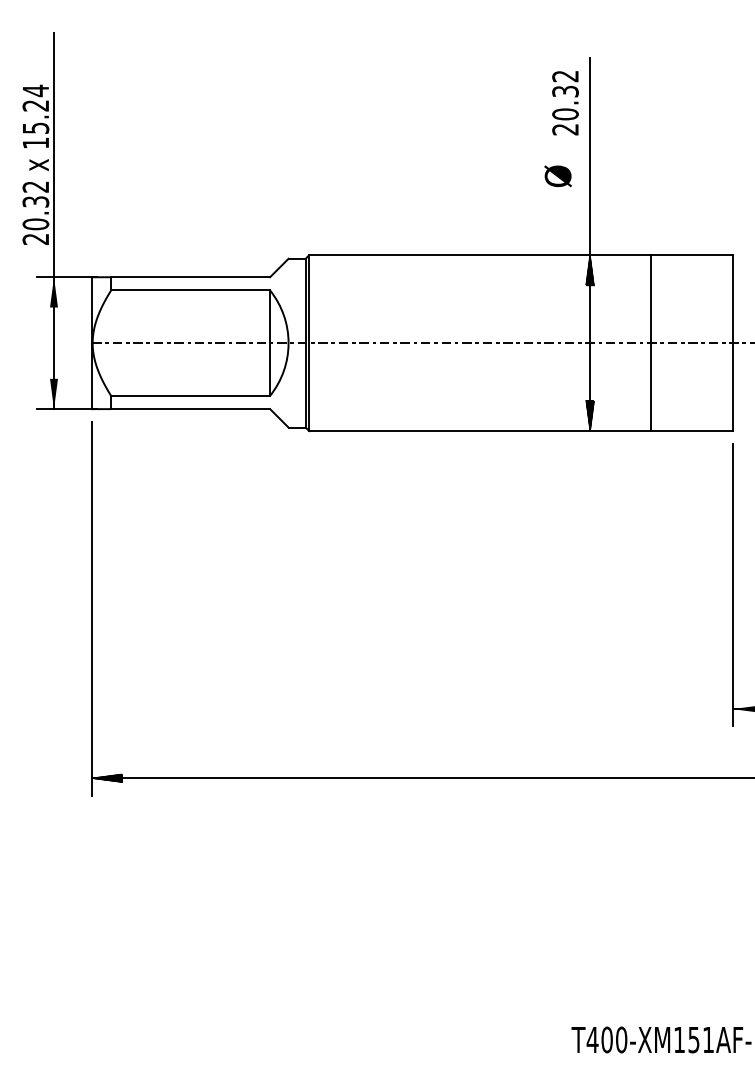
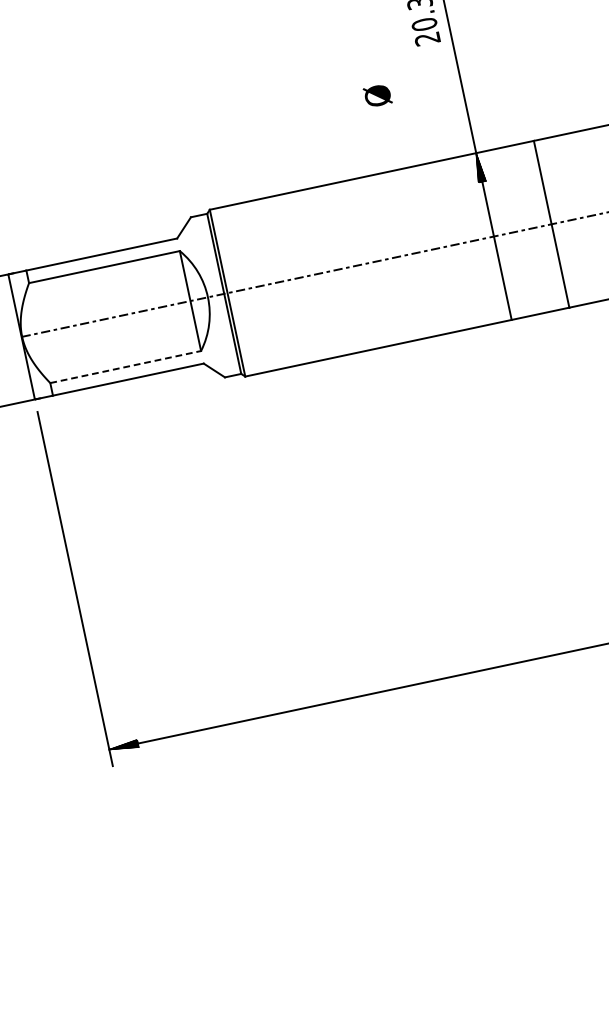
text: (557, 176) -> (377, 96), moved
line: (191, 395) -> (126, 366), solid -> dashed
hatch: (590, 415) -> (508, 305), removed

